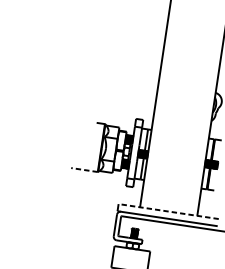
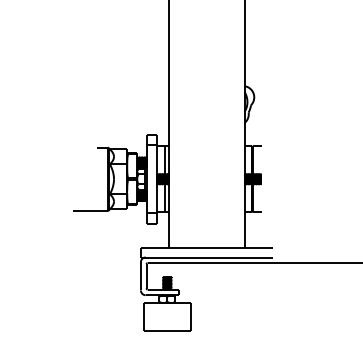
line: (84, 169) -> (90, 210), dashed -> solid
line: (168, 211) -> (206, 248), dashed -> solid

